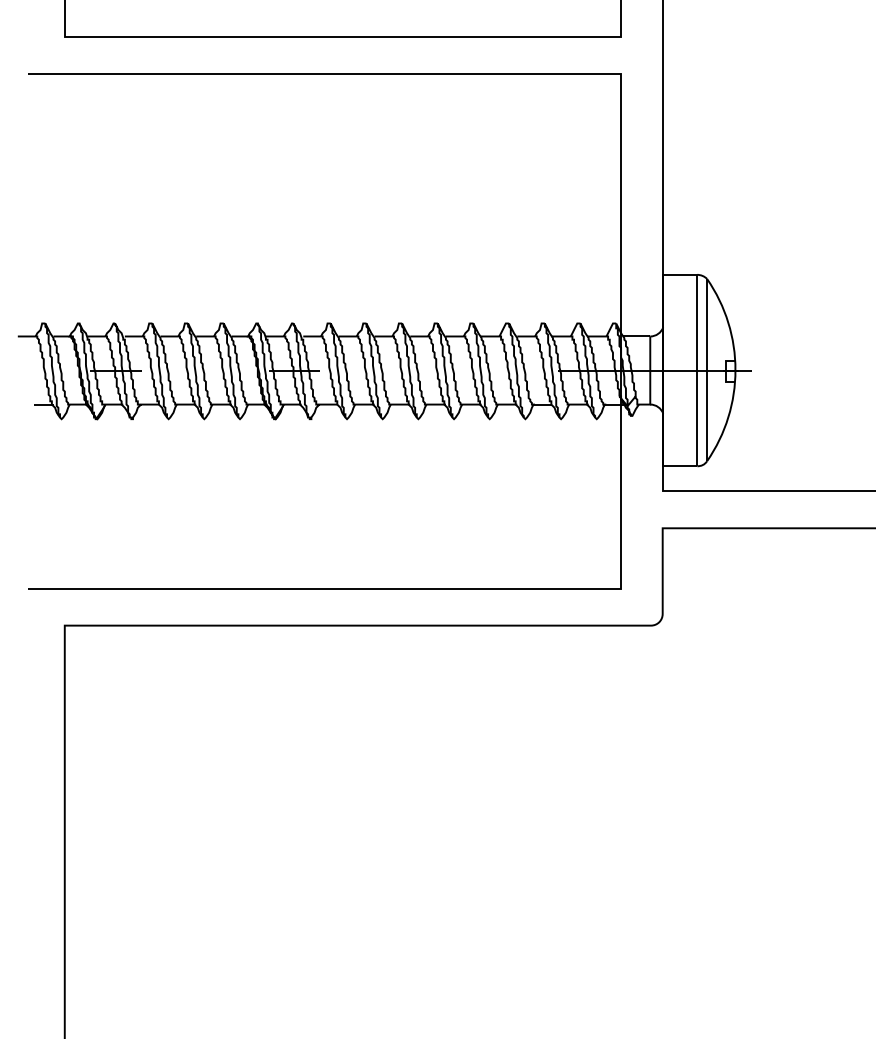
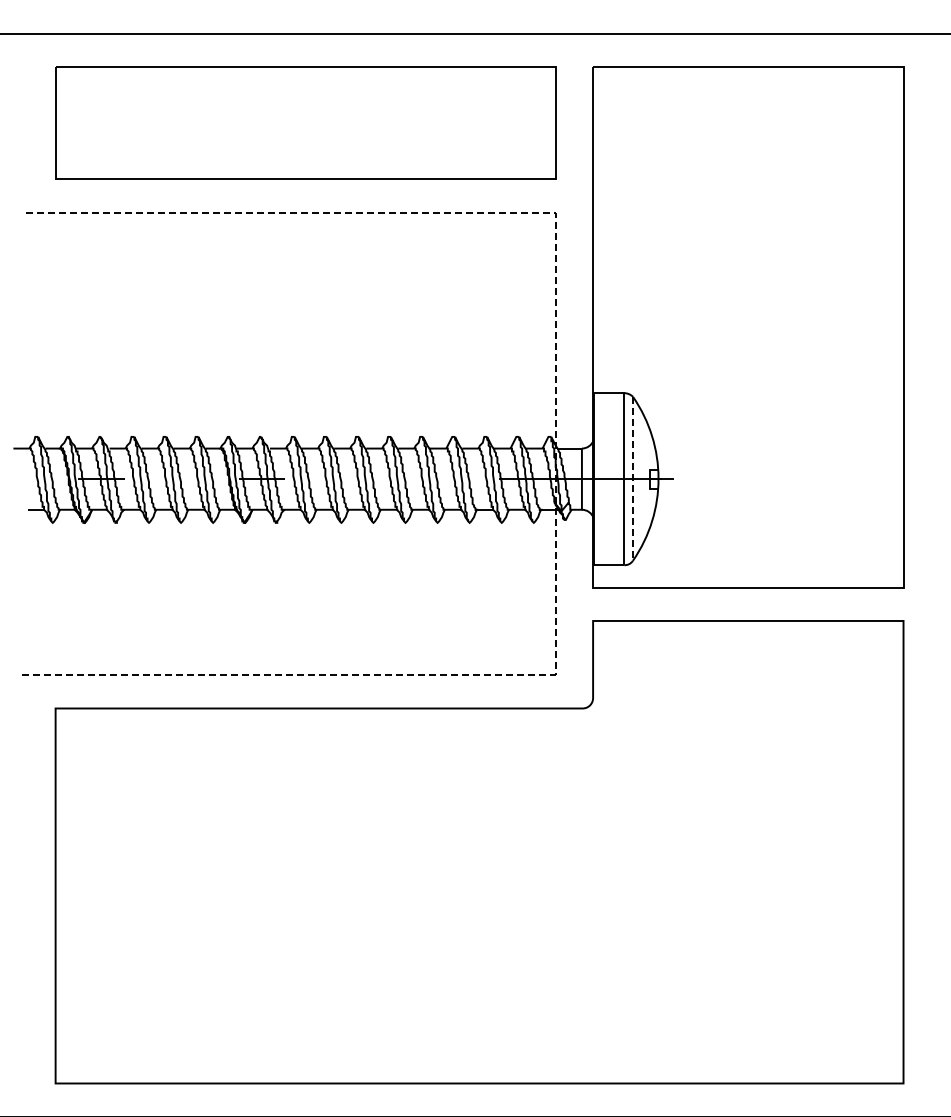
line: (620, 330) -> (555, 443), solid -> dashed
line: (706, 369) -> (632, 478), solid -> dashed

